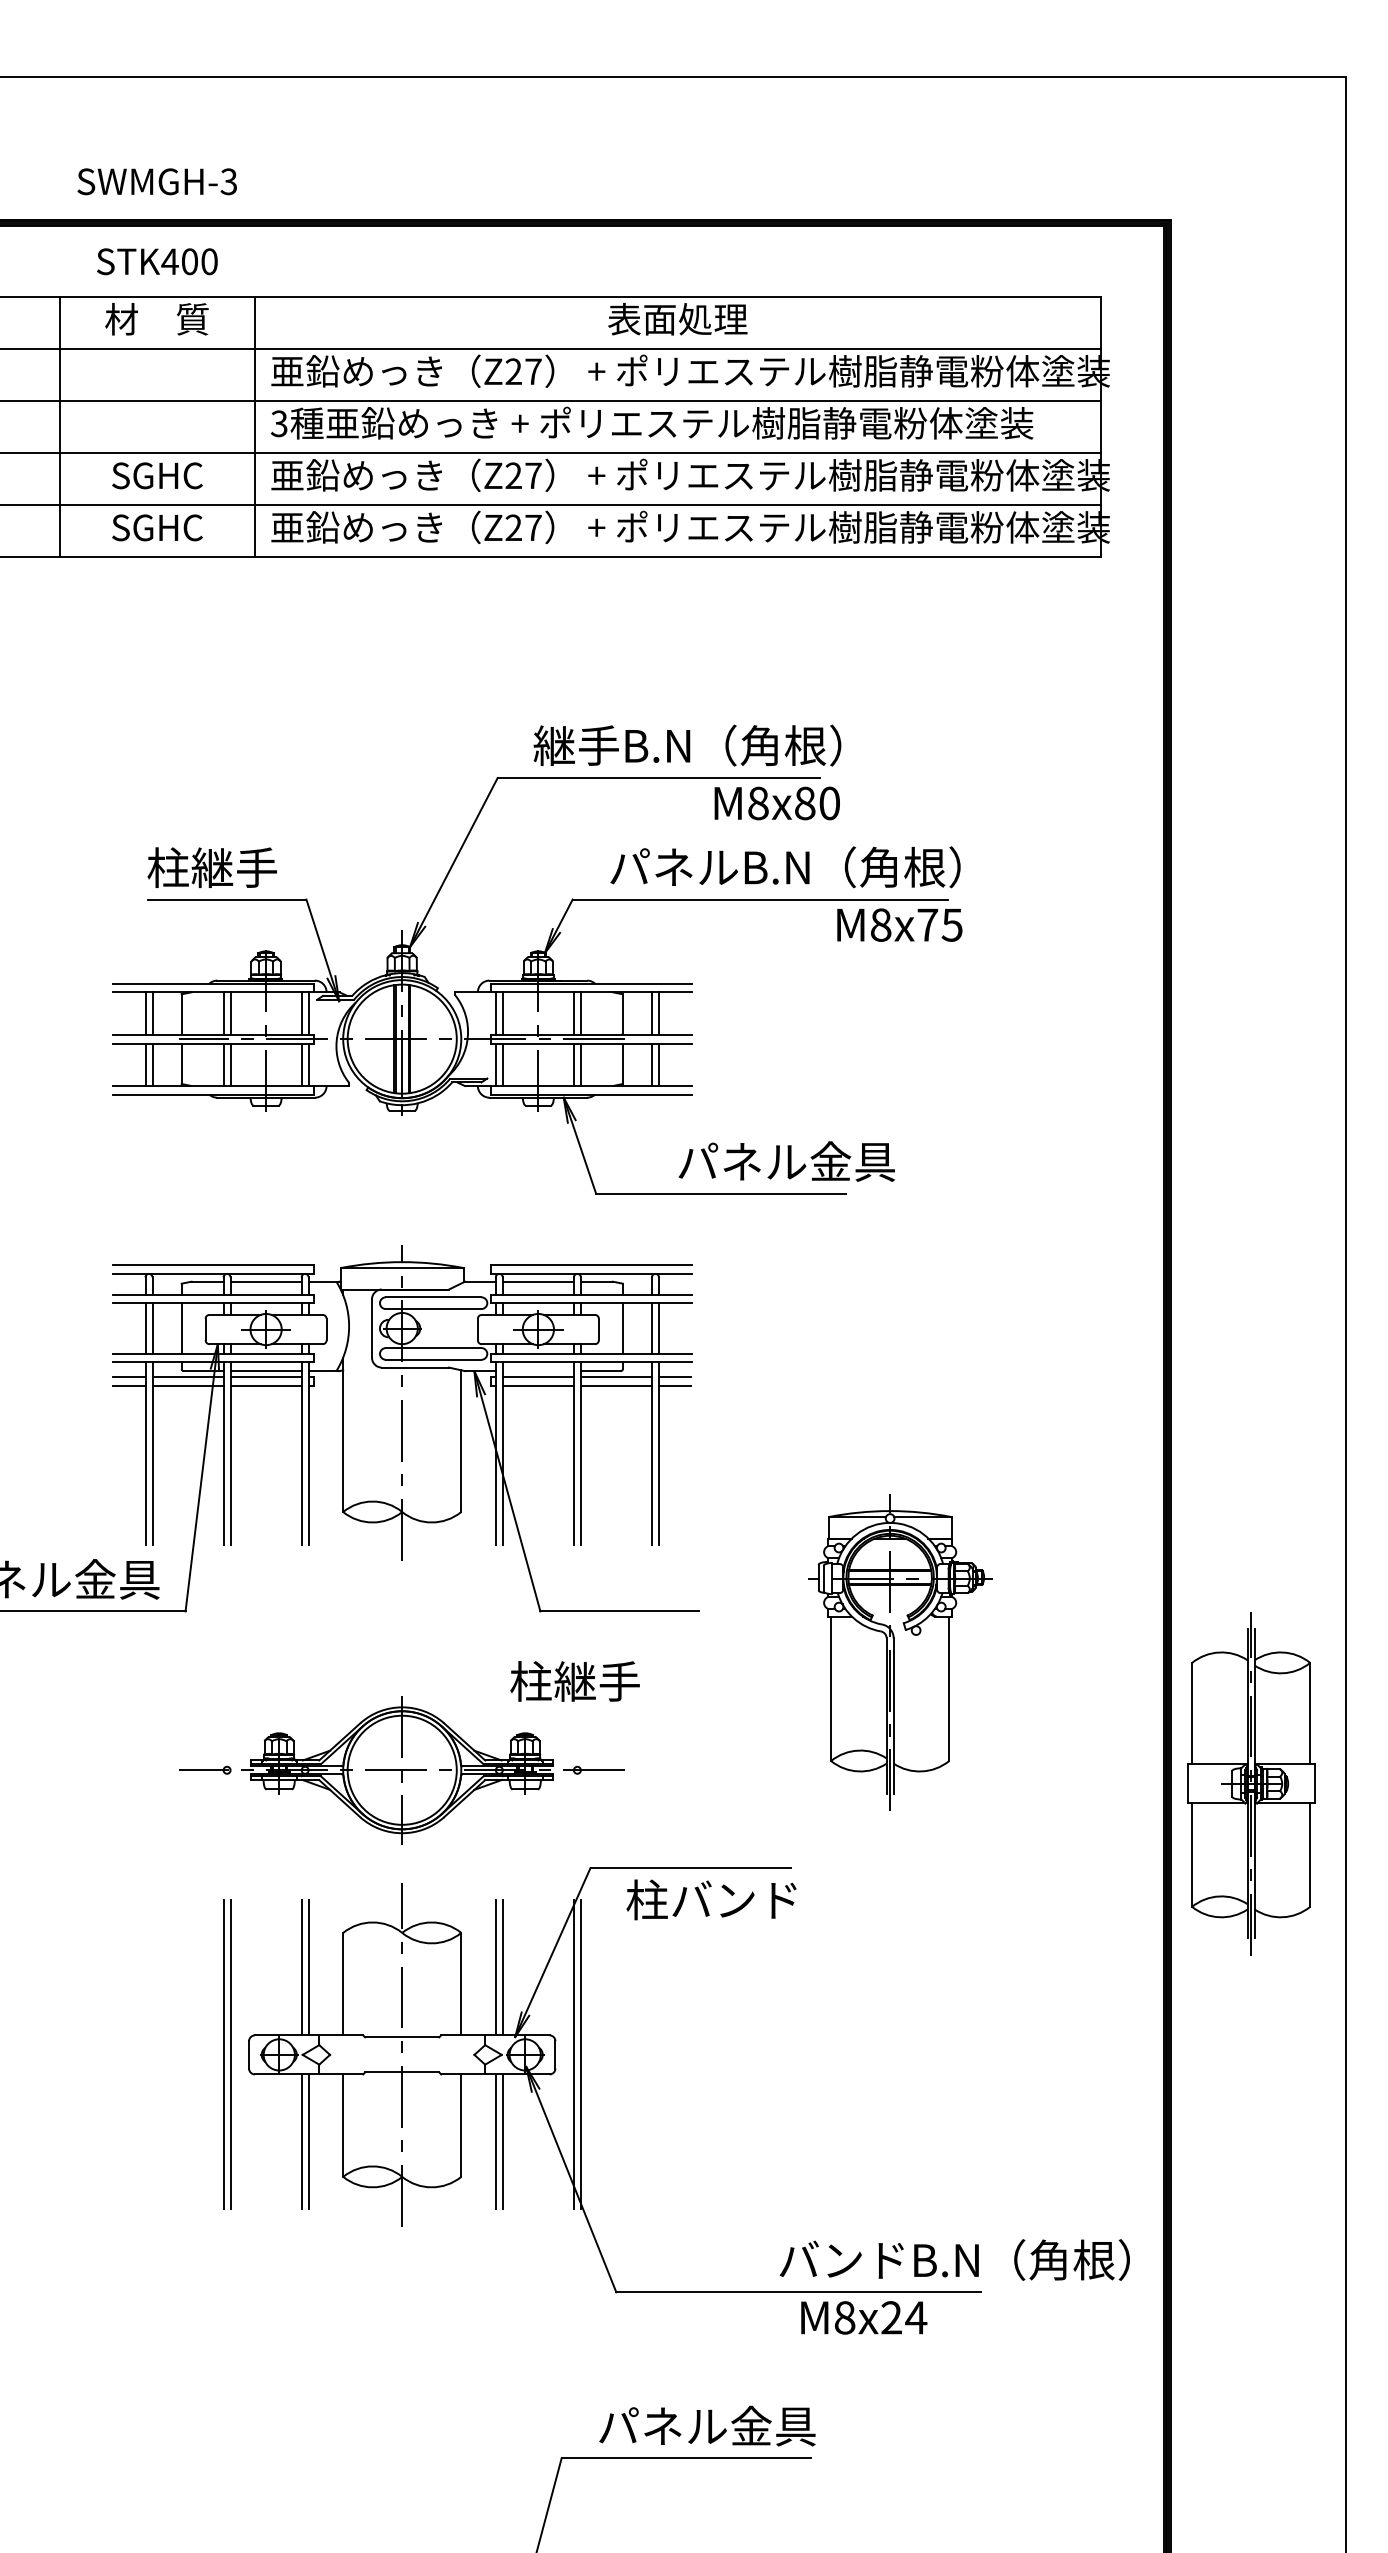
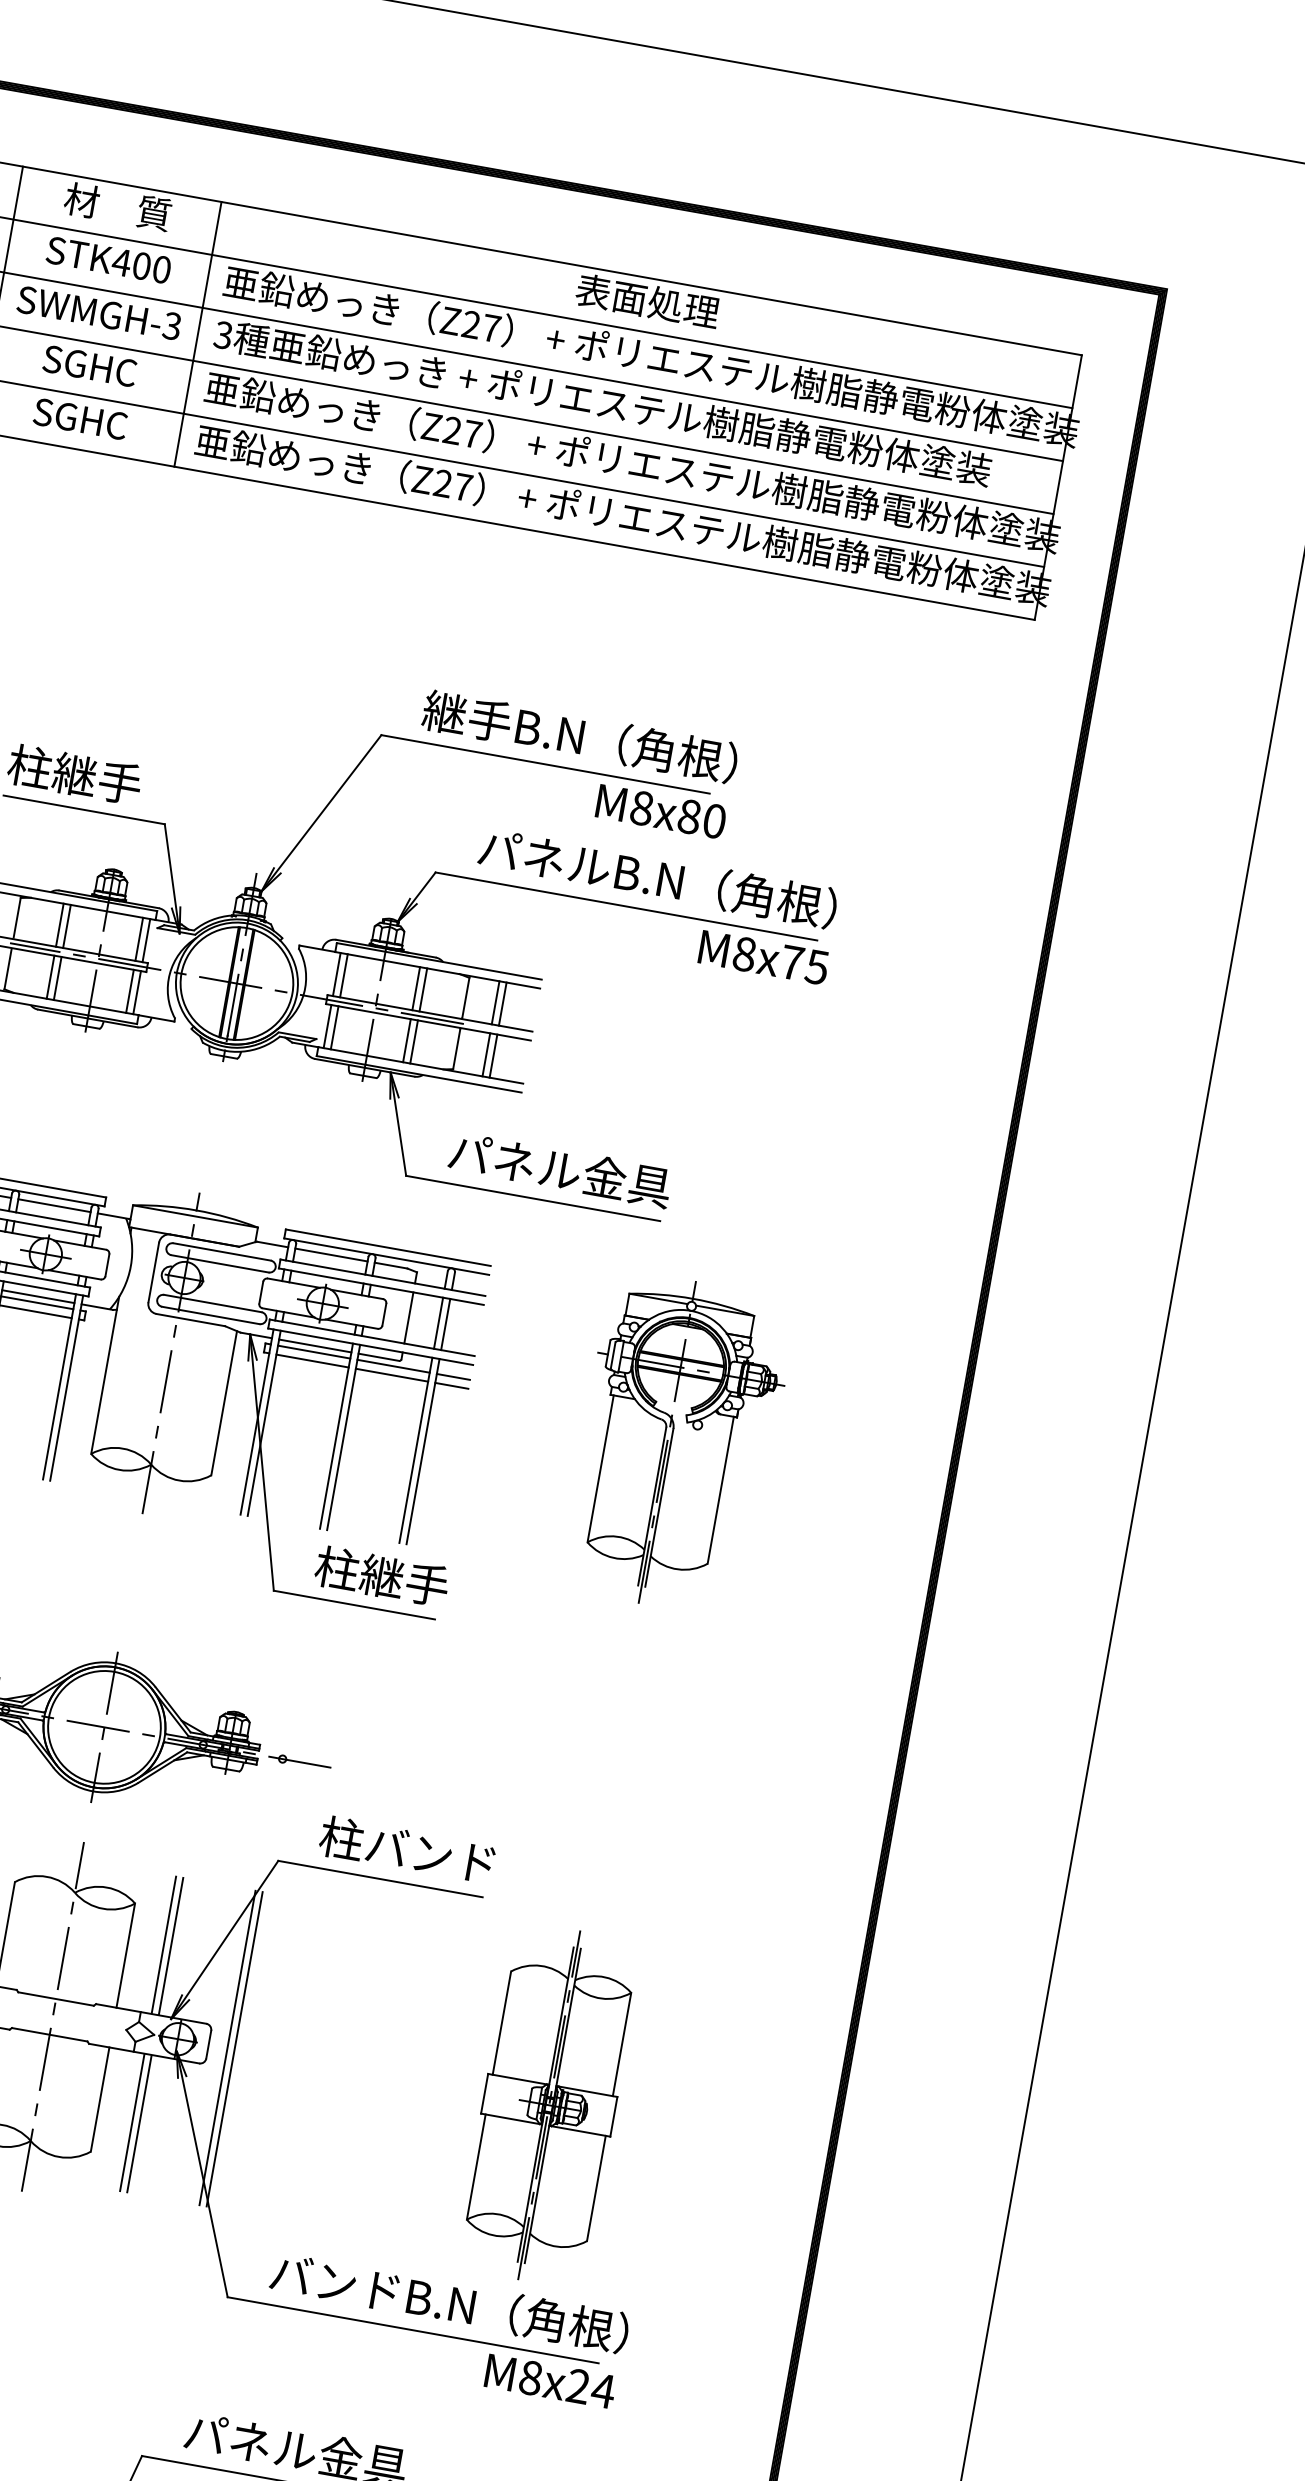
text: (156, 181) -> (98, 312), moved
text: (157, 261) -> (108, 260), moved
text: (786, 1161) -> (559, 1169), moved
line: (537, 1371) -> (314, 1346), added
part: (900, 1652) -> (677, 1444), moved
text: (574, 1681) -> (381, 1576), moved
part: (1251, 1783) -> (549, 2104), moved
text: (711, 1899) -> (407, 1849), moved
text: (954, 2259) -> (449, 2302), moved
text: (864, 2317) -> (550, 2381), moved

